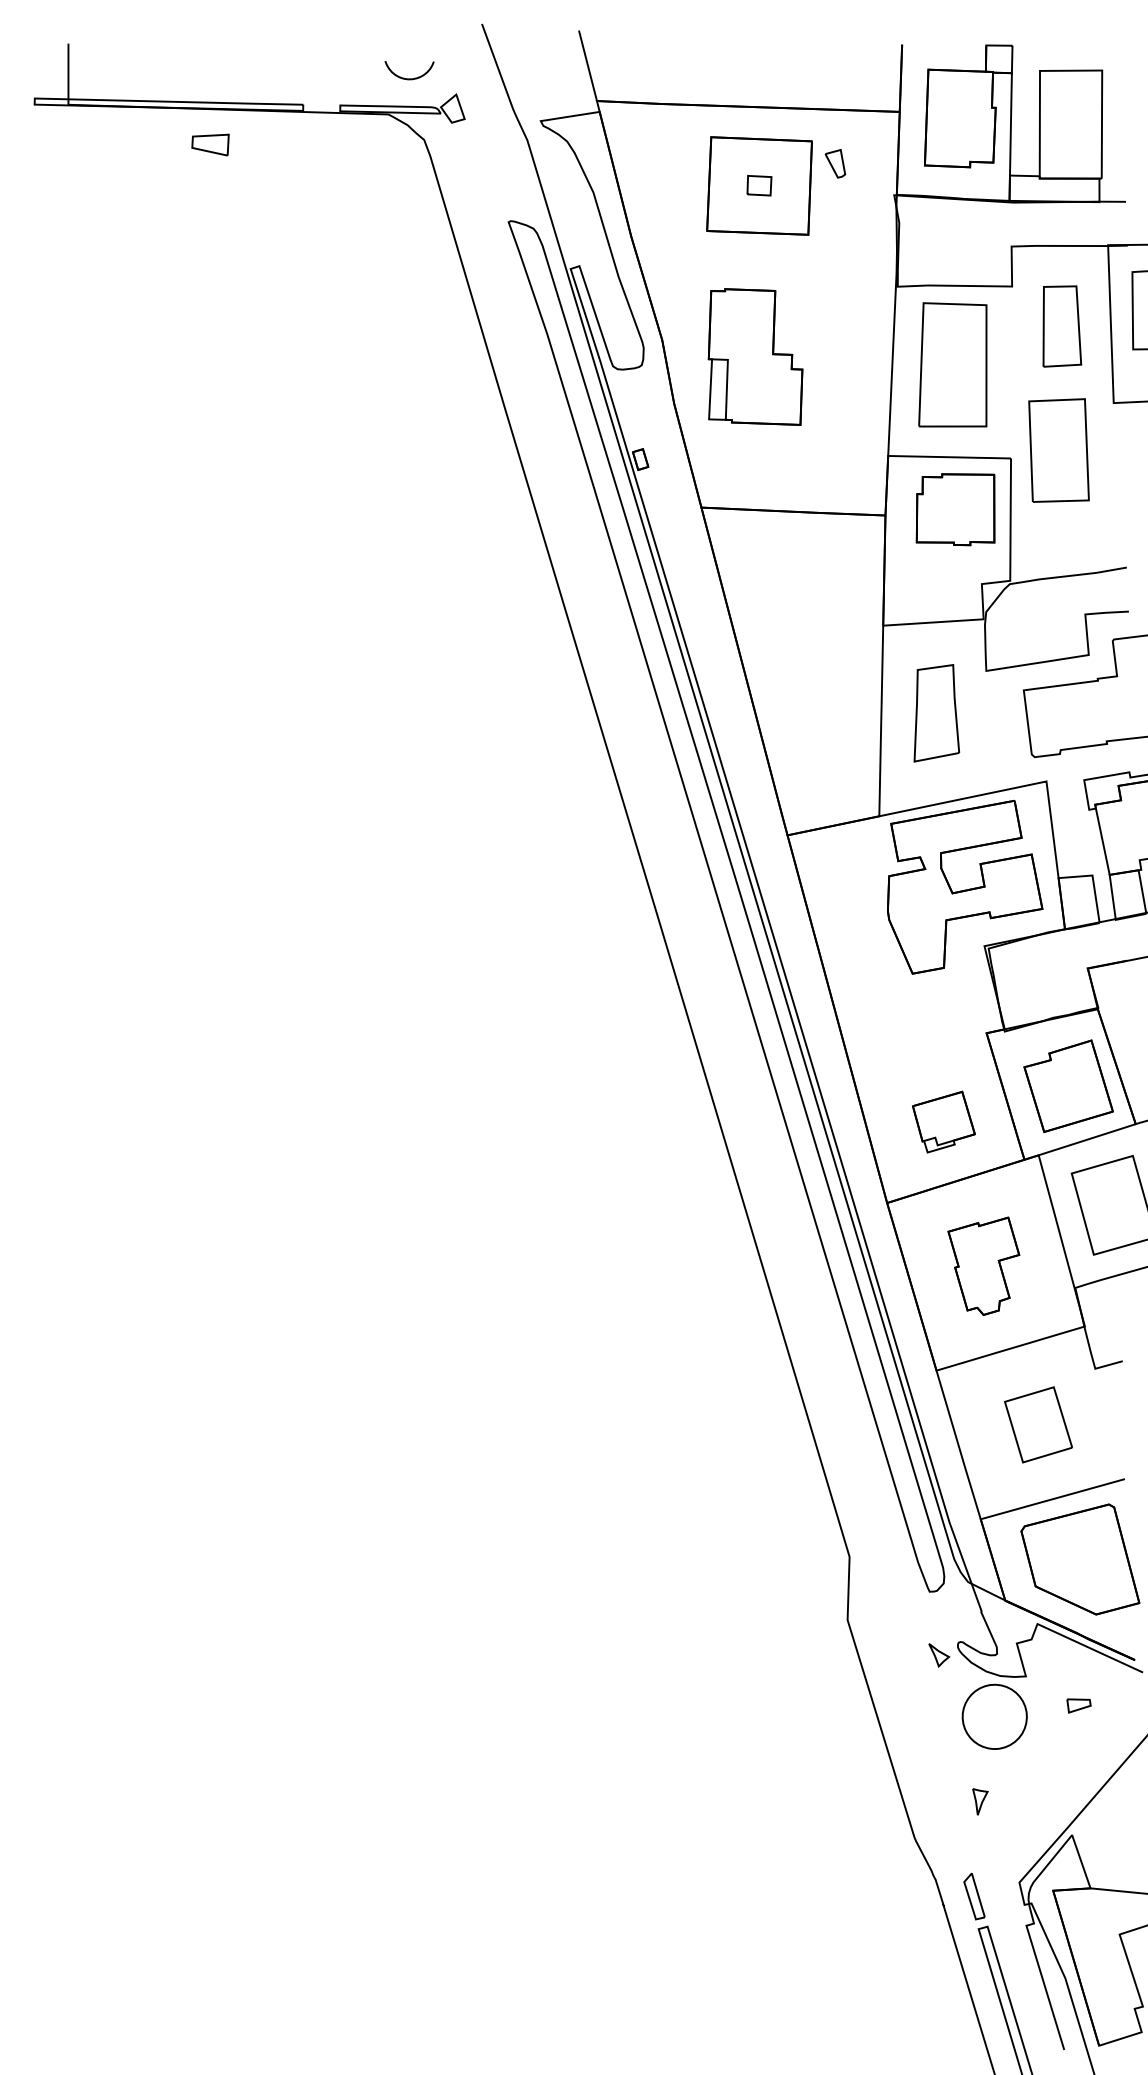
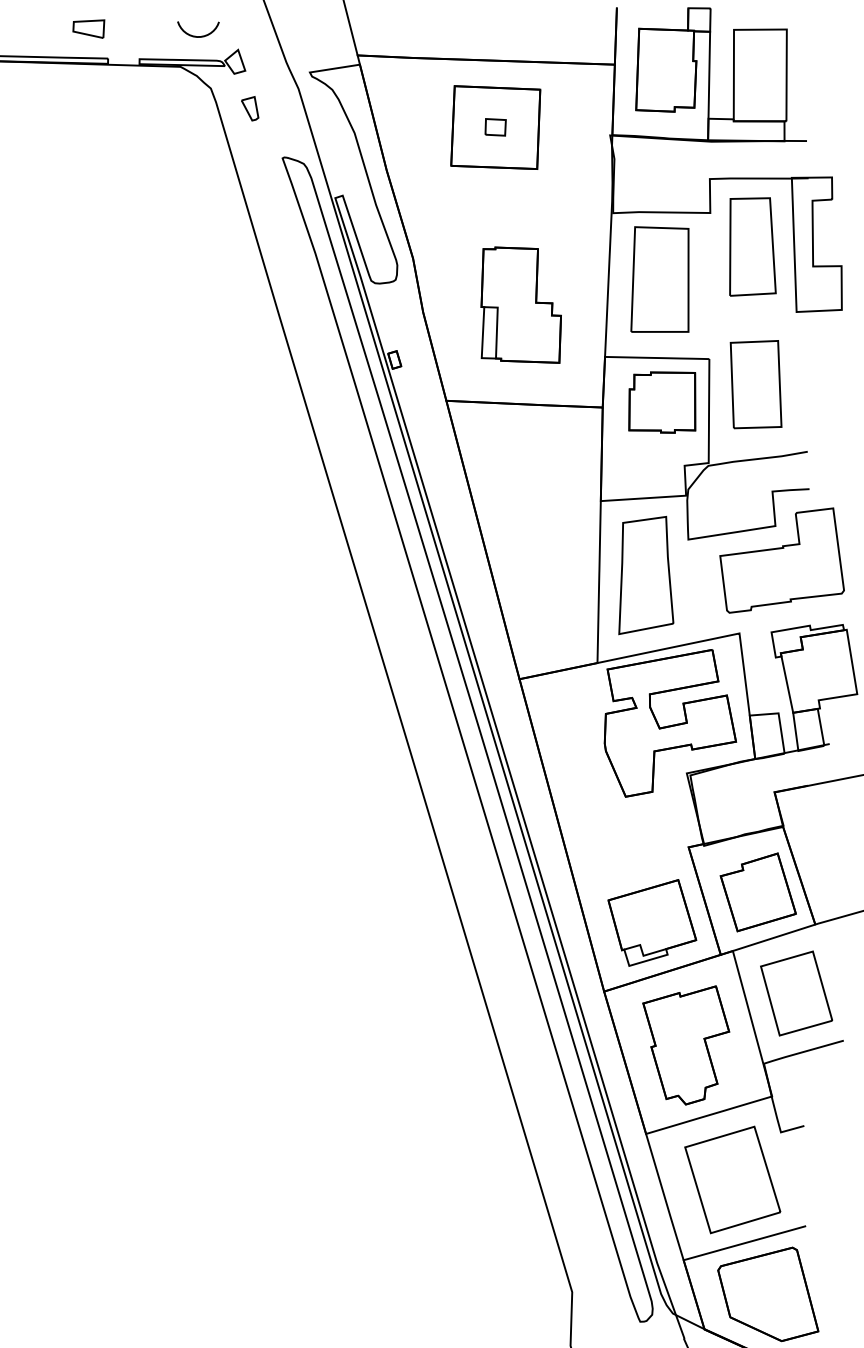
part: (210, 144) -> (88, 28), moved
part: (835, 163) -> (250, 108), moved
part: (1062, 326) -> (753, 246), size x1.43
part: (755, 356) -> (521, 304), moved
part: (1058, 450) -> (755, 384), moved
part: (936, 713) -> (646, 575), size x1.43
part: (943, 1121) -> (652, 922), size x1.67
part: (983, 1265) -> (686, 1044), size x1.43
part: (1038, 1424) -> (732, 1179), size x1.67

